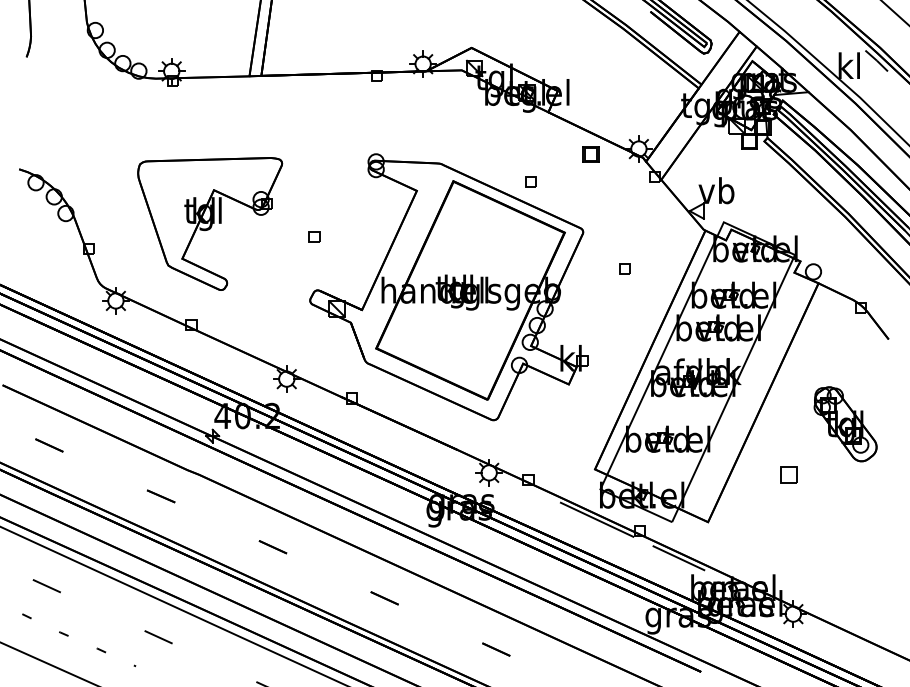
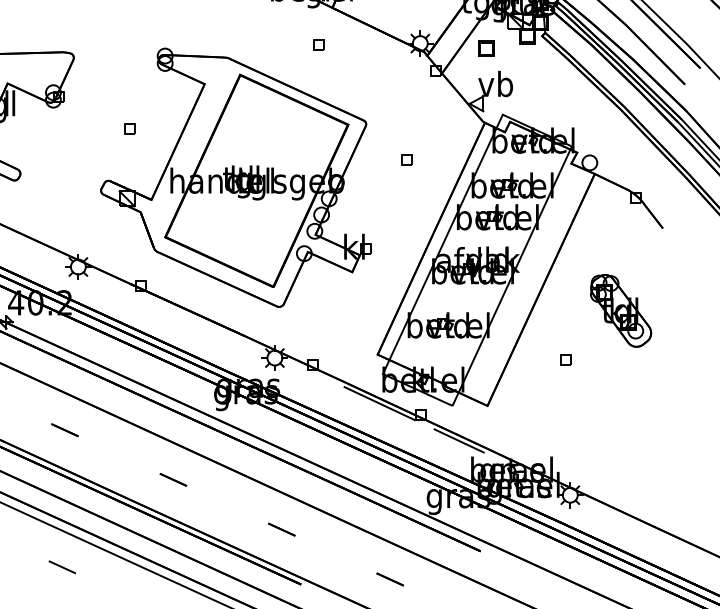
part: (590, 154) -> (485, 48), moved
part: (530, 181) -> (317, 44), moved
part: (314, 236) -> (129, 128), moved
part: (788, 474) -> (565, 359), size x0.62

